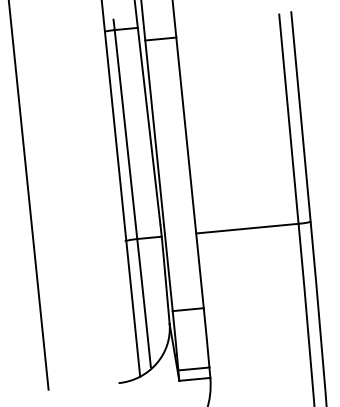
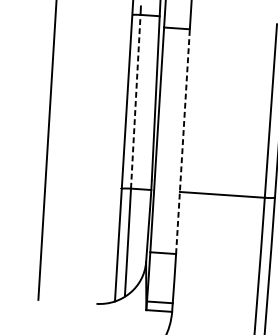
line: (125, 134) -> (135, 101), solid -> dashed
line: (190, 172) -> (183, 141), solid -> dashed

